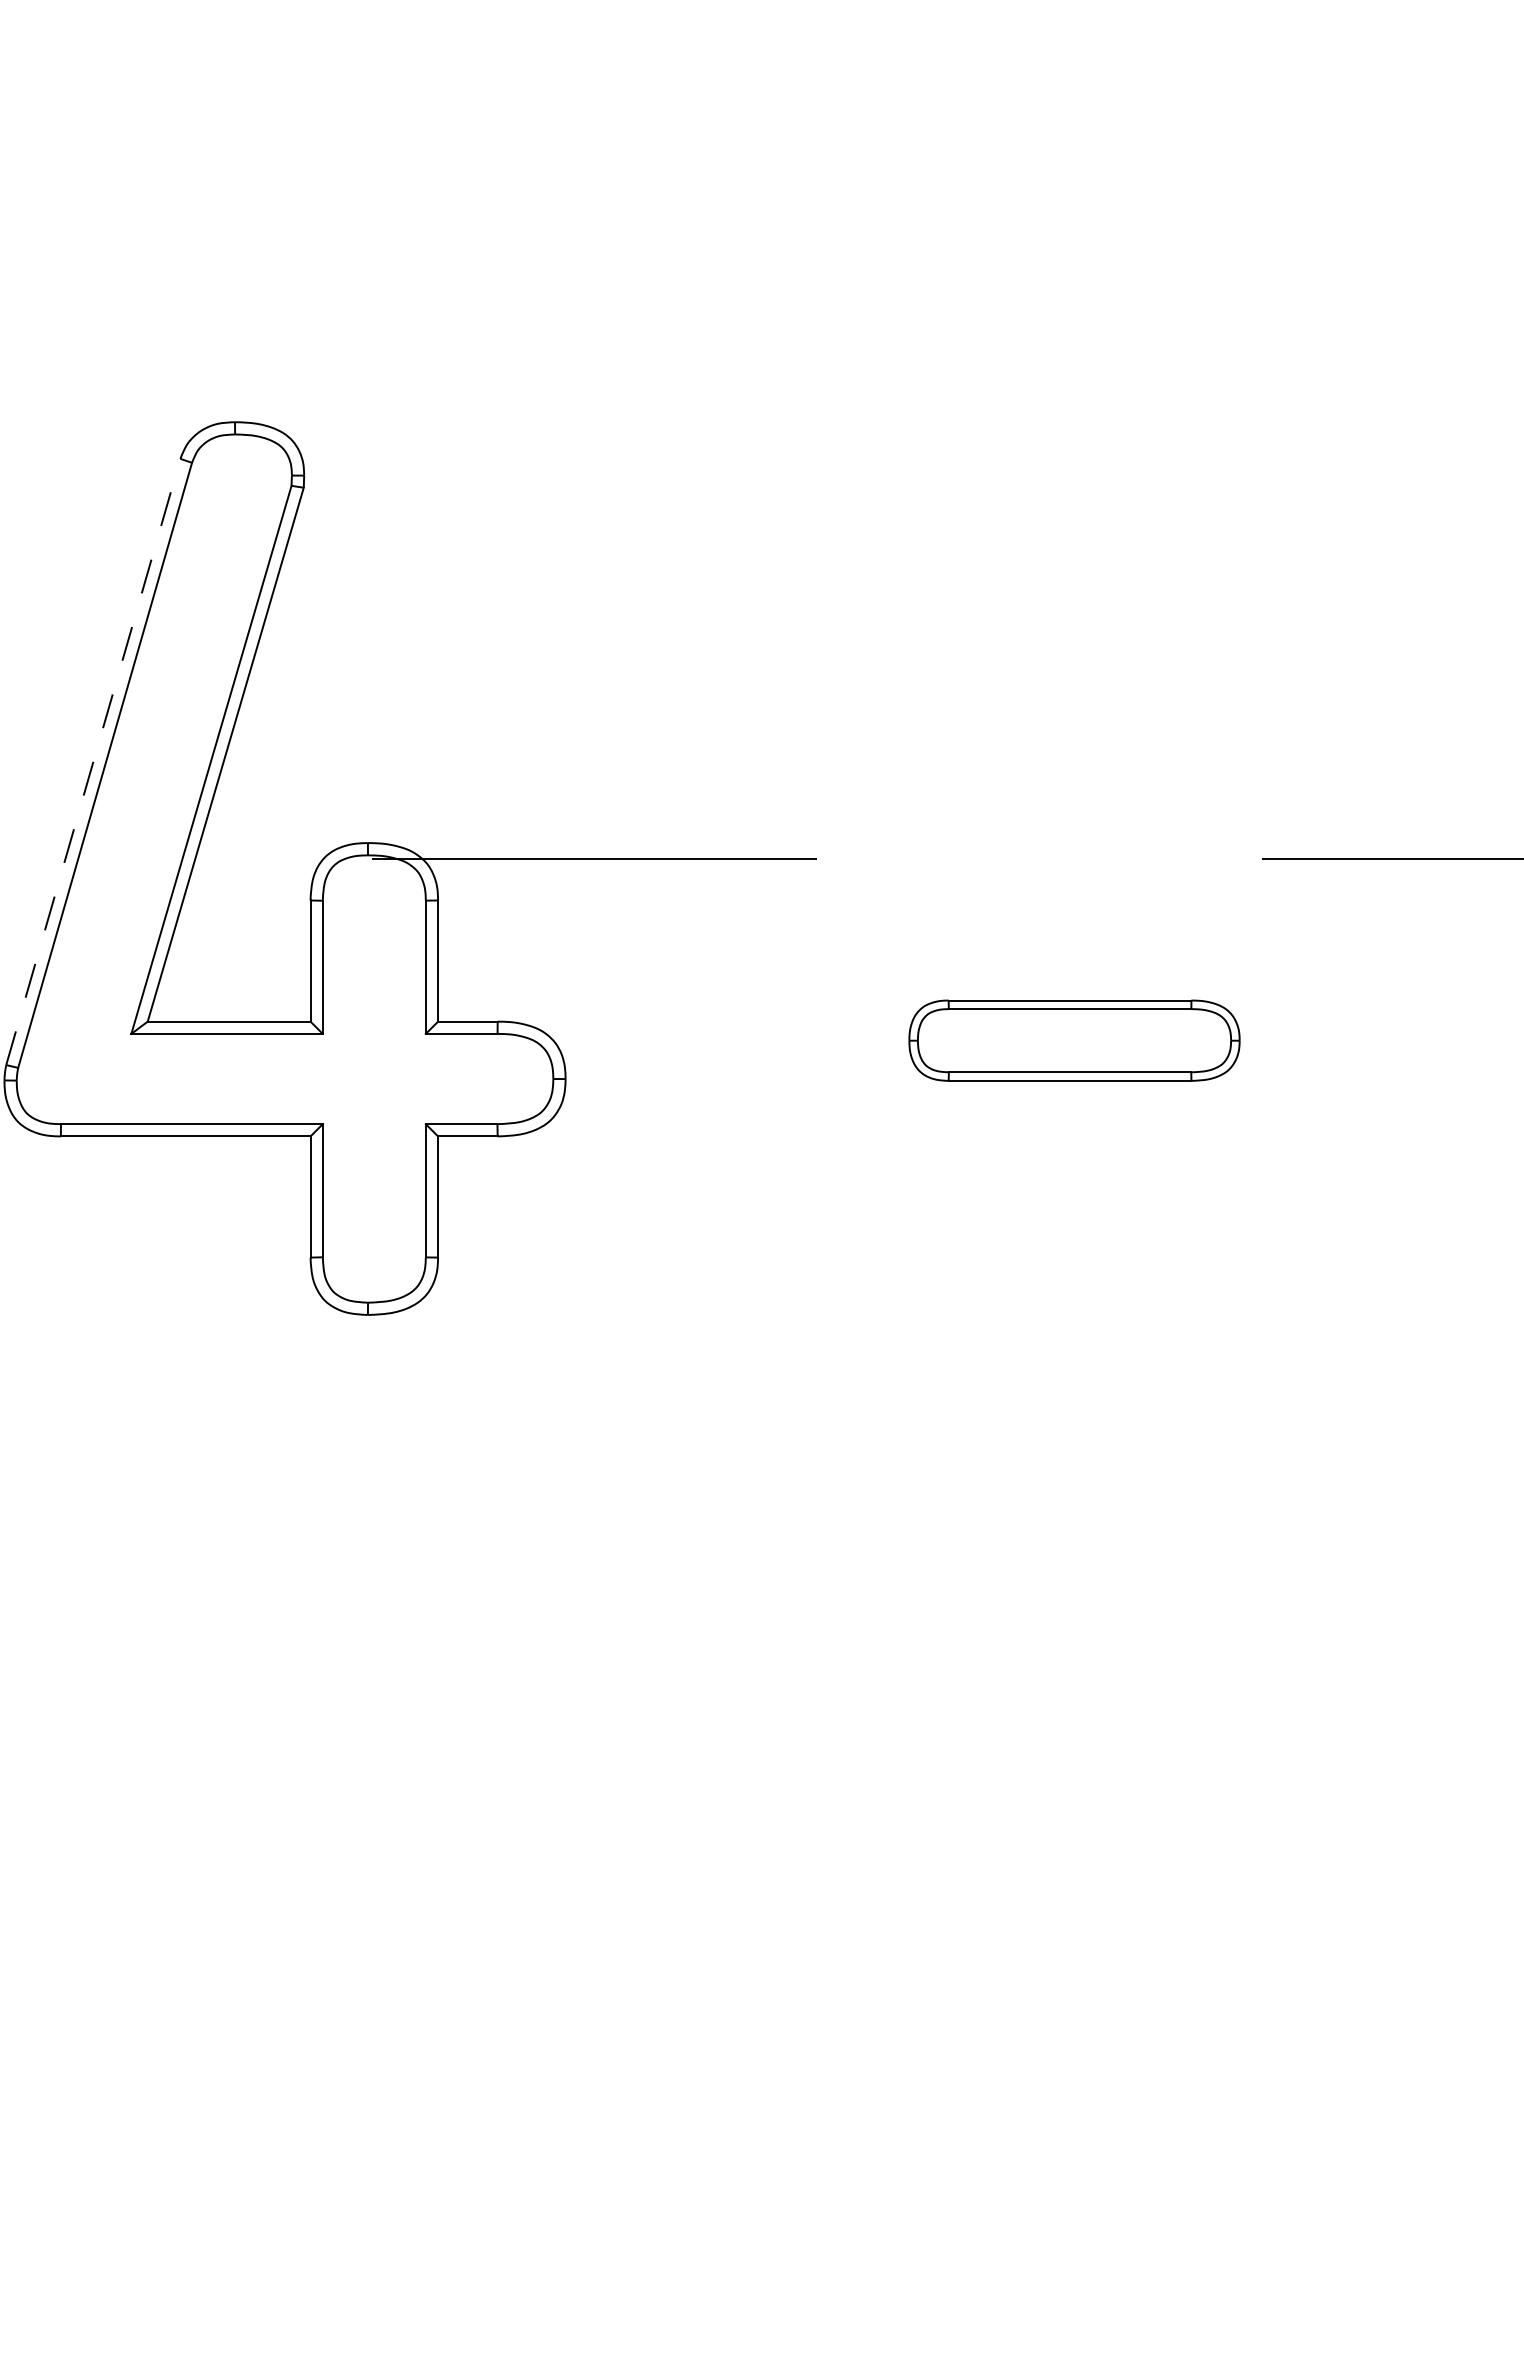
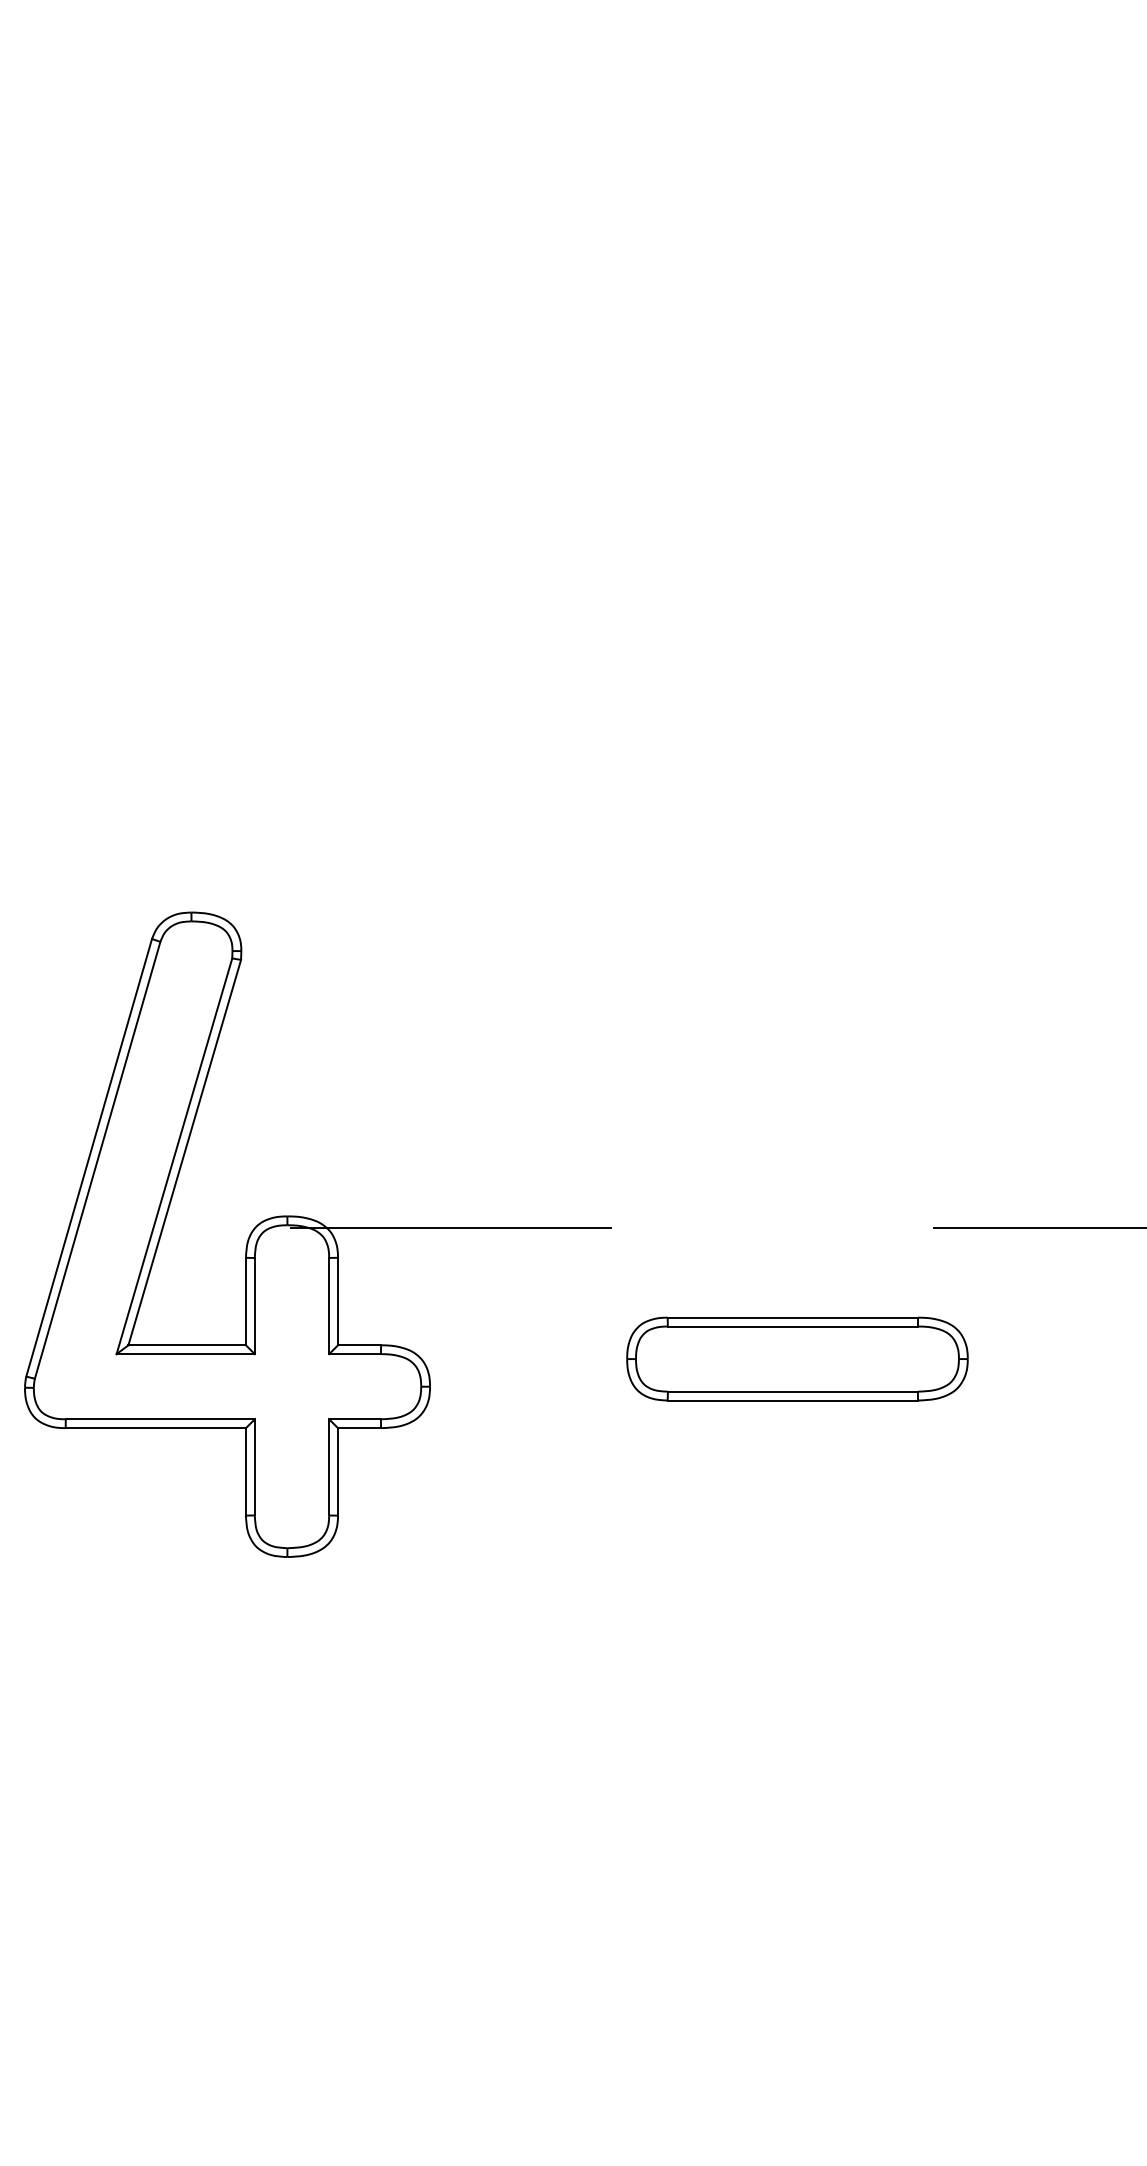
line: (93, 761) -> (89, 1157), dashed -> solid
part: (1074, 1039) -> (797, 1358), size x1.43

